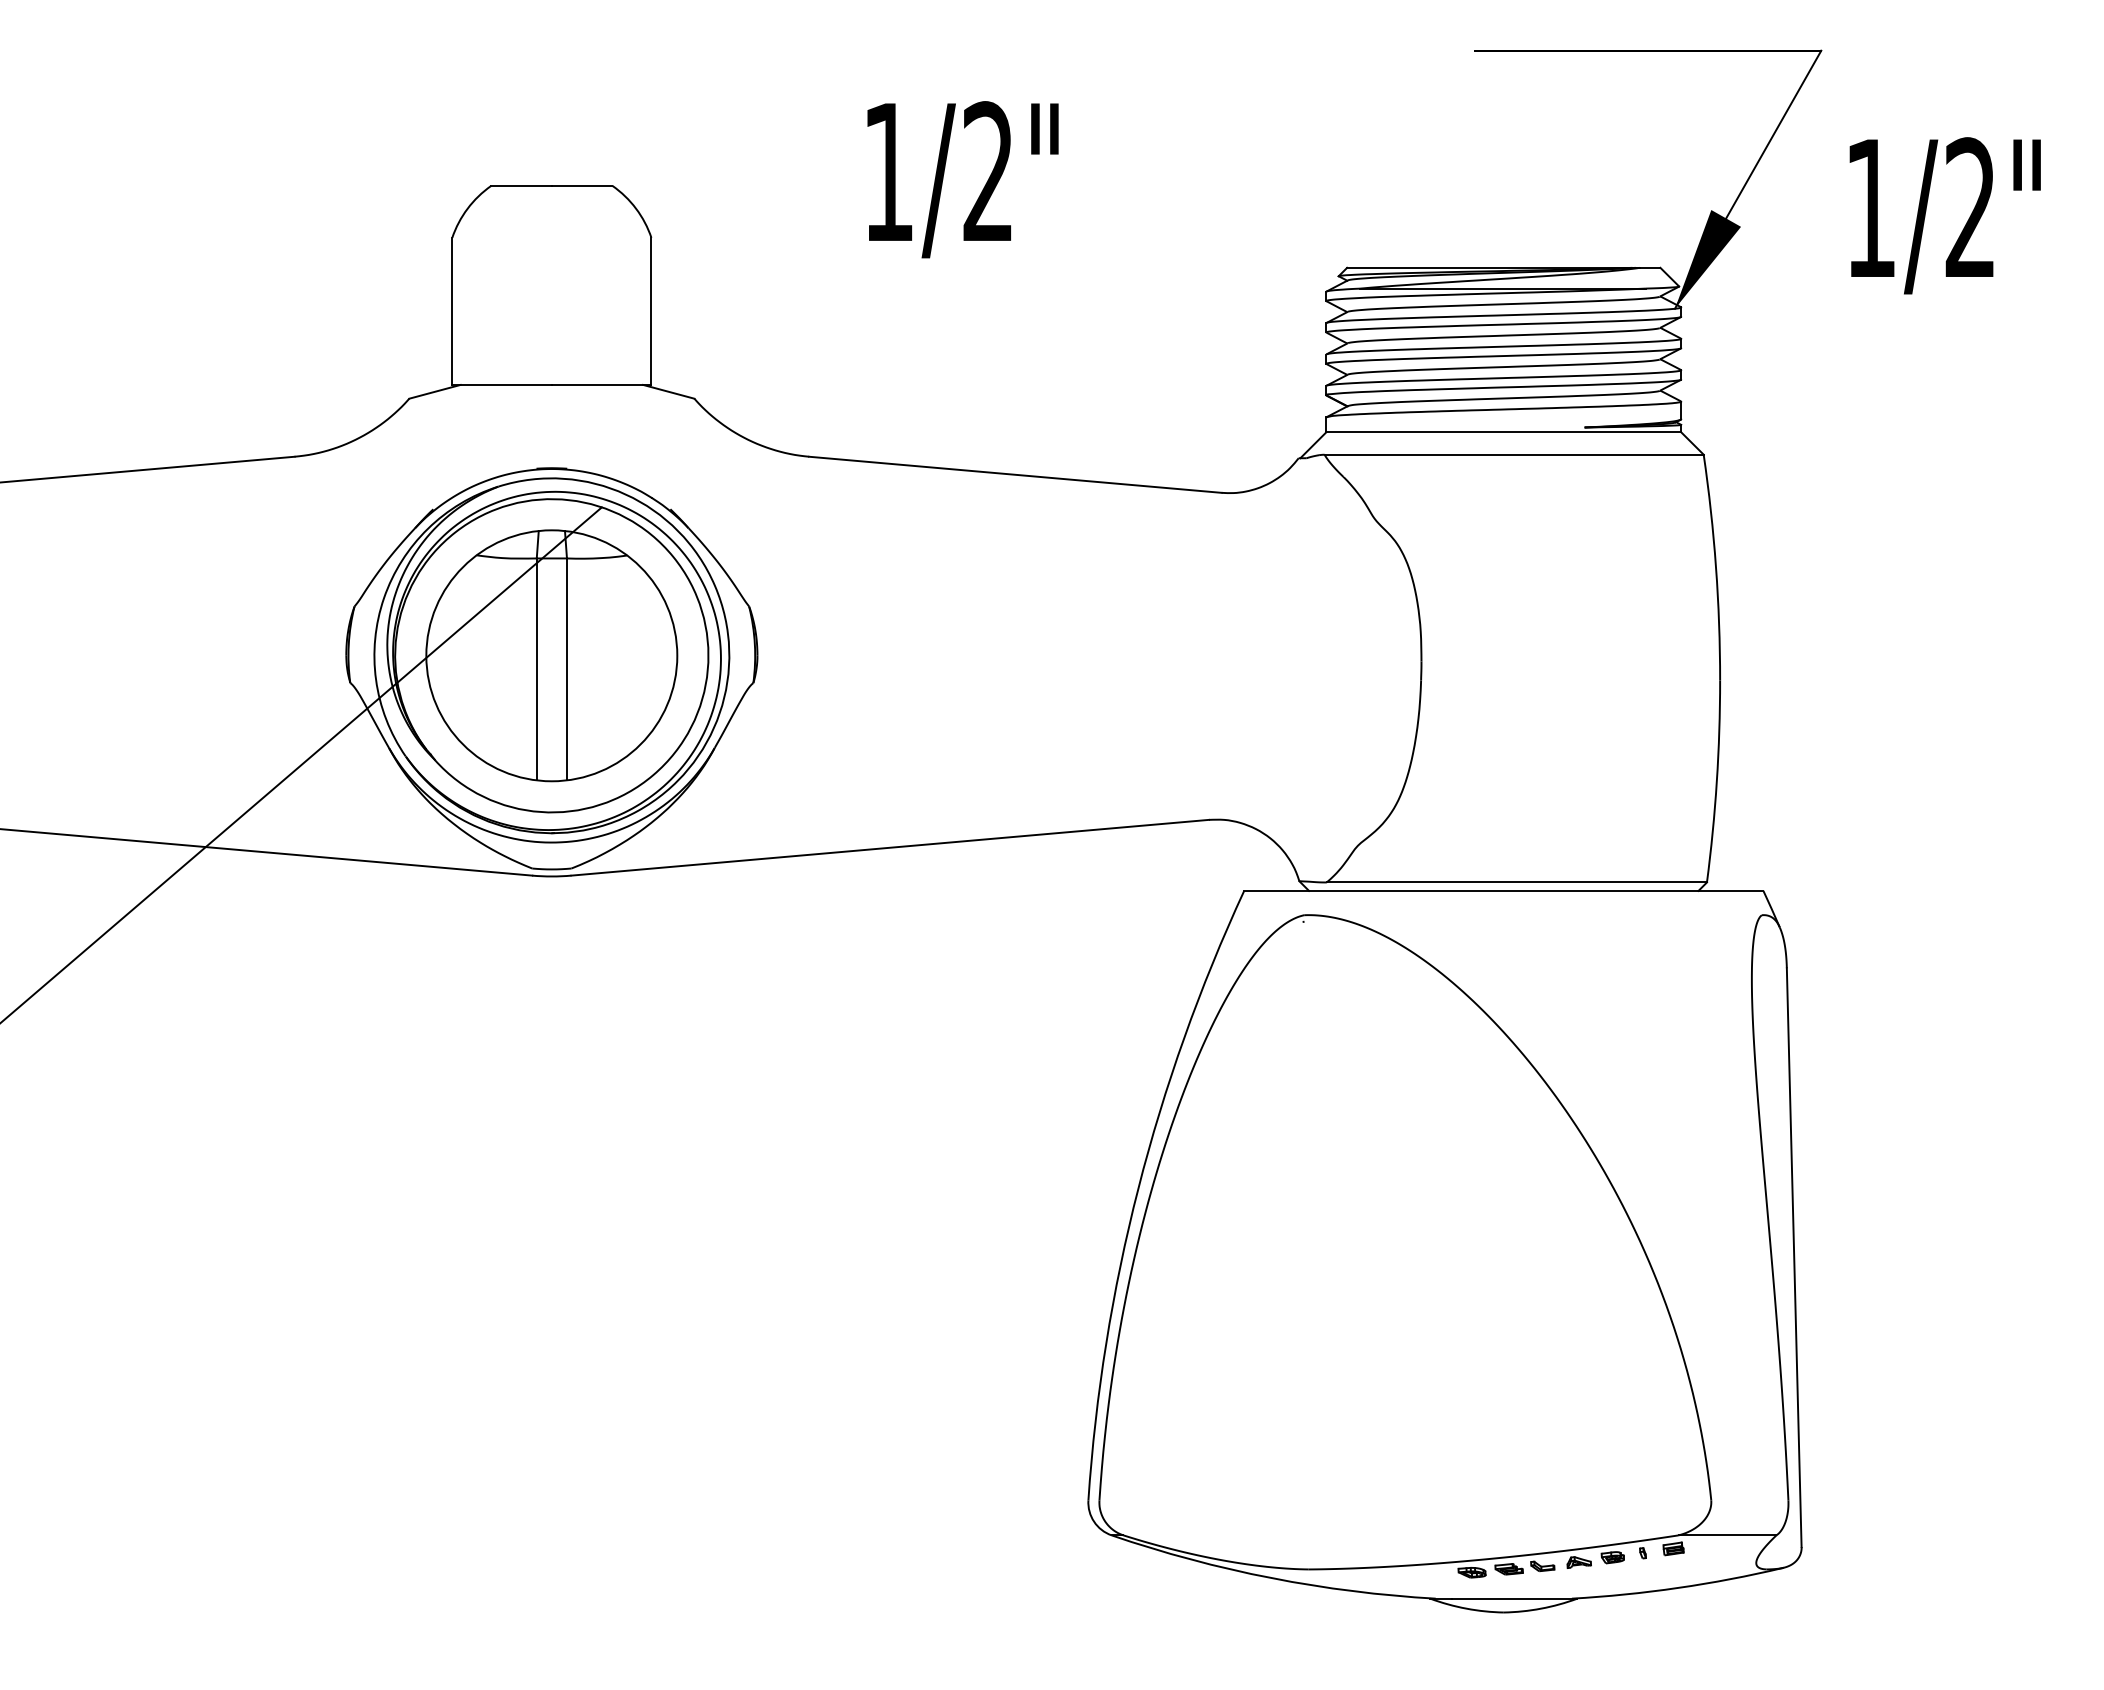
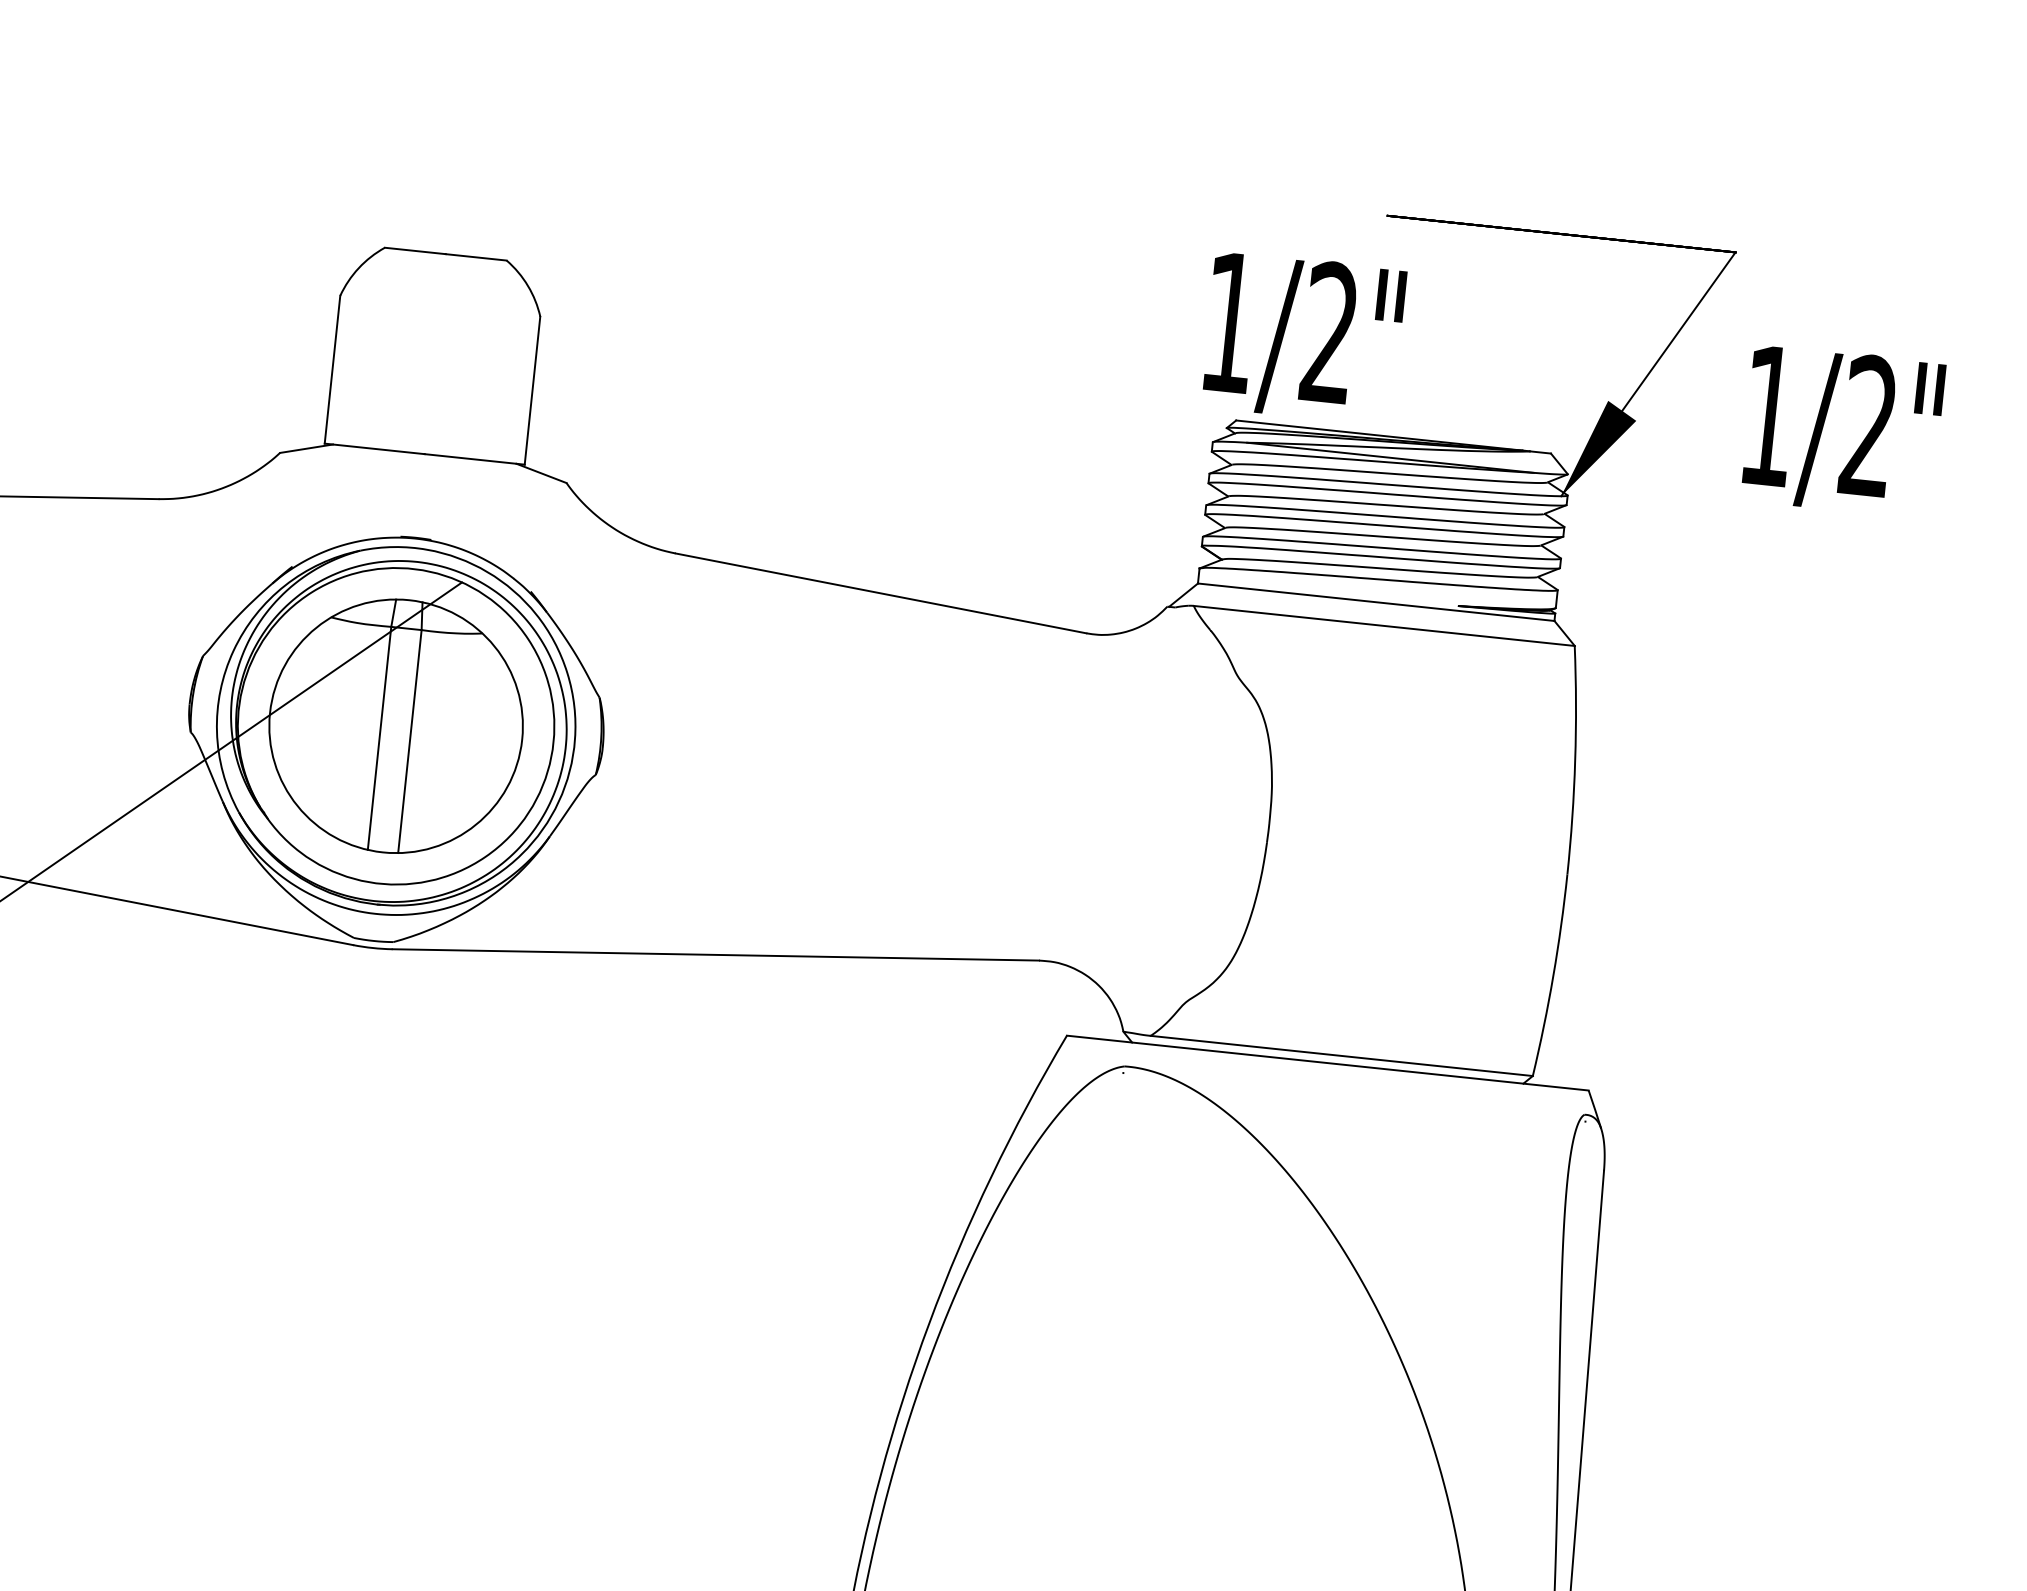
text: (962, 179) -> (1303, 337), moved

